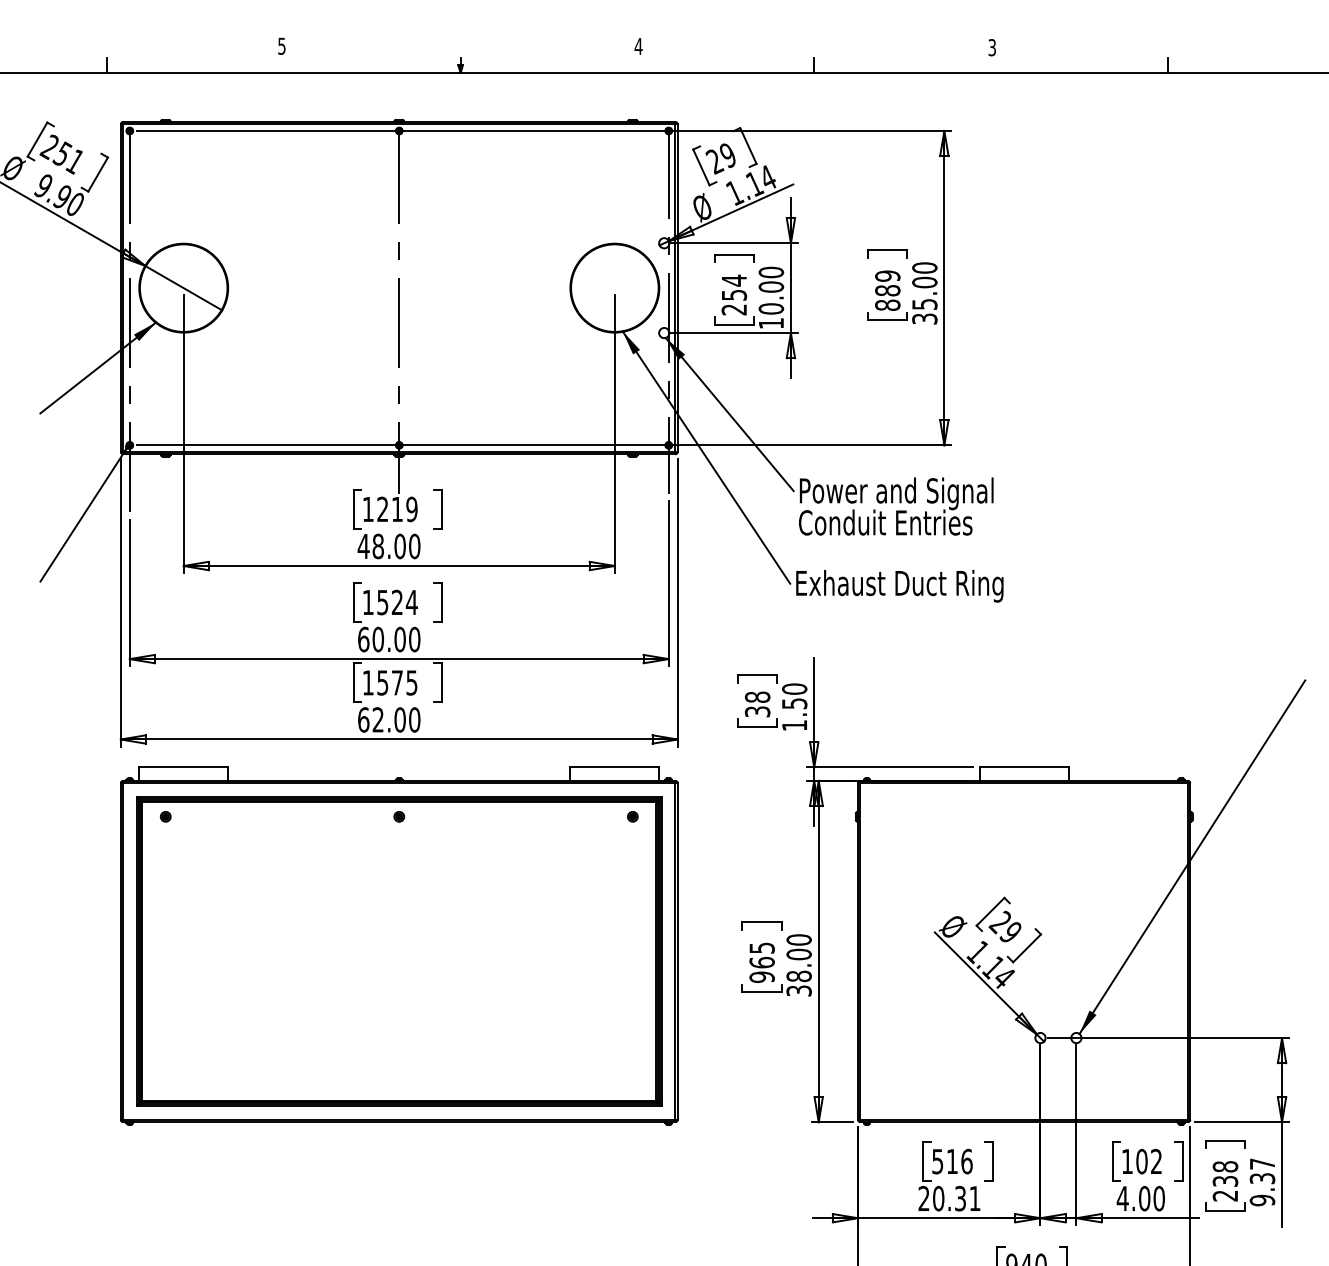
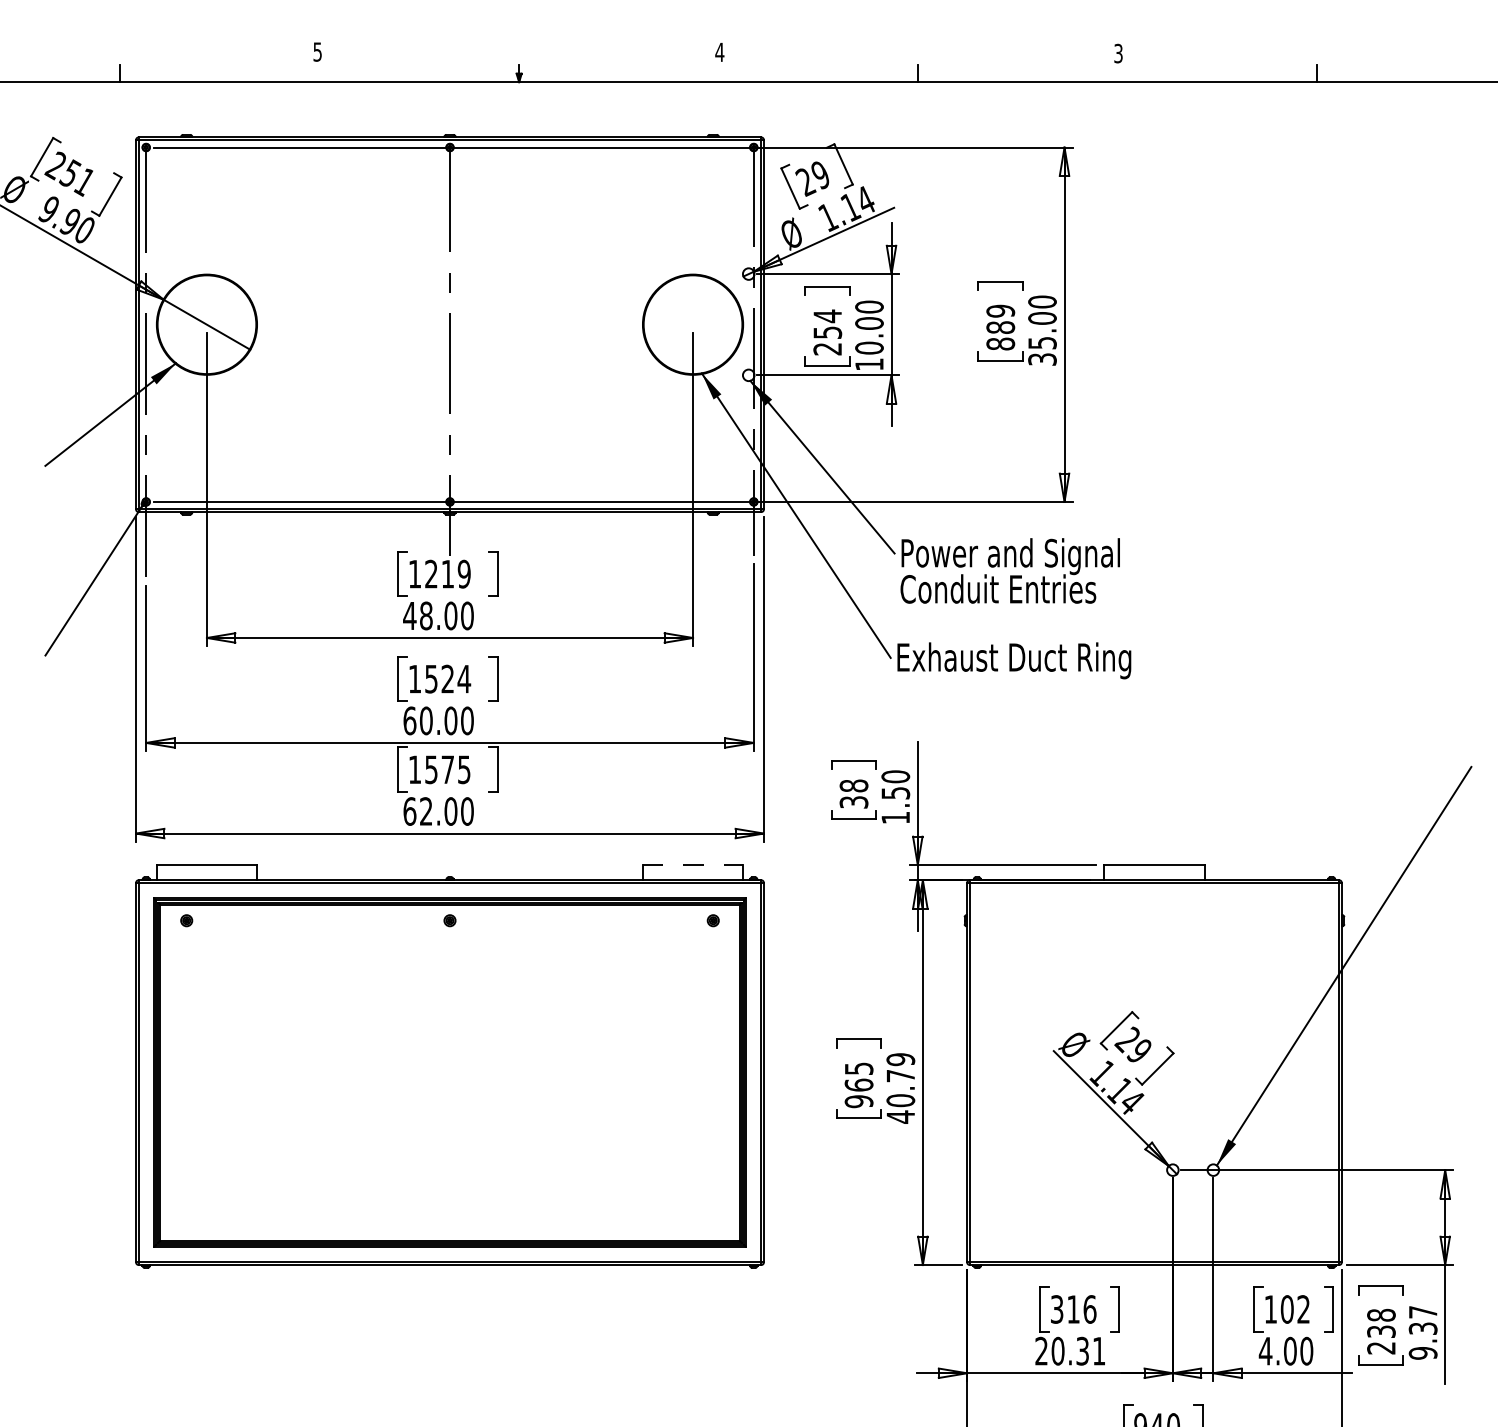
line: (615, 767) -> (693, 865), solid -> dashed
text: (798, 965) -> (900, 1088), 38.00 -> 40.79
text: (937, 1160) -> (1056, 1308), 516 -> 316

